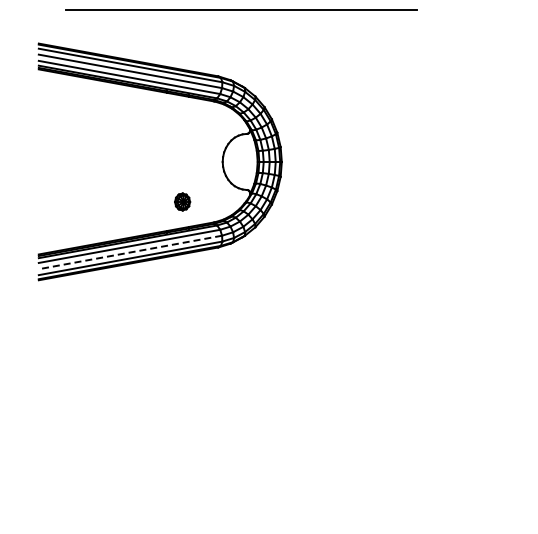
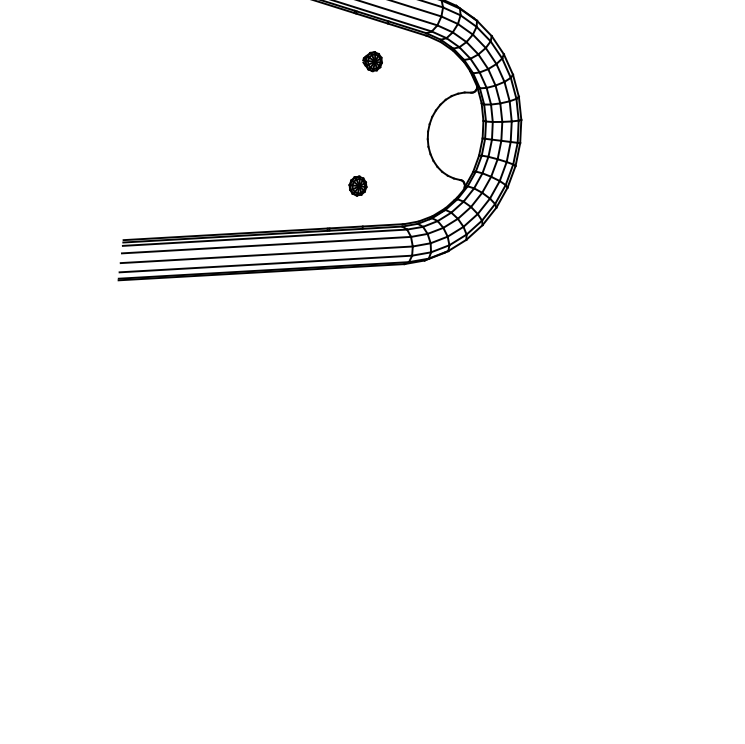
part: (182, 121) -> (373, 60), added
part: (182, 201) -> (357, 185), size x0.71
line: (129, 252) -> (265, 254), dashed -> solid

